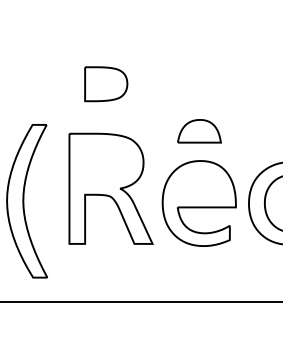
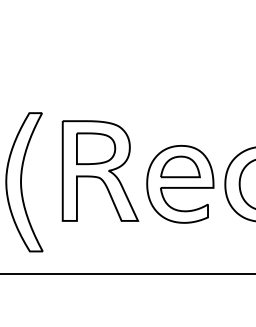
part: (106, 84) -> (96, 149), moved
part: (199, 131) -> (180, 167), moved

